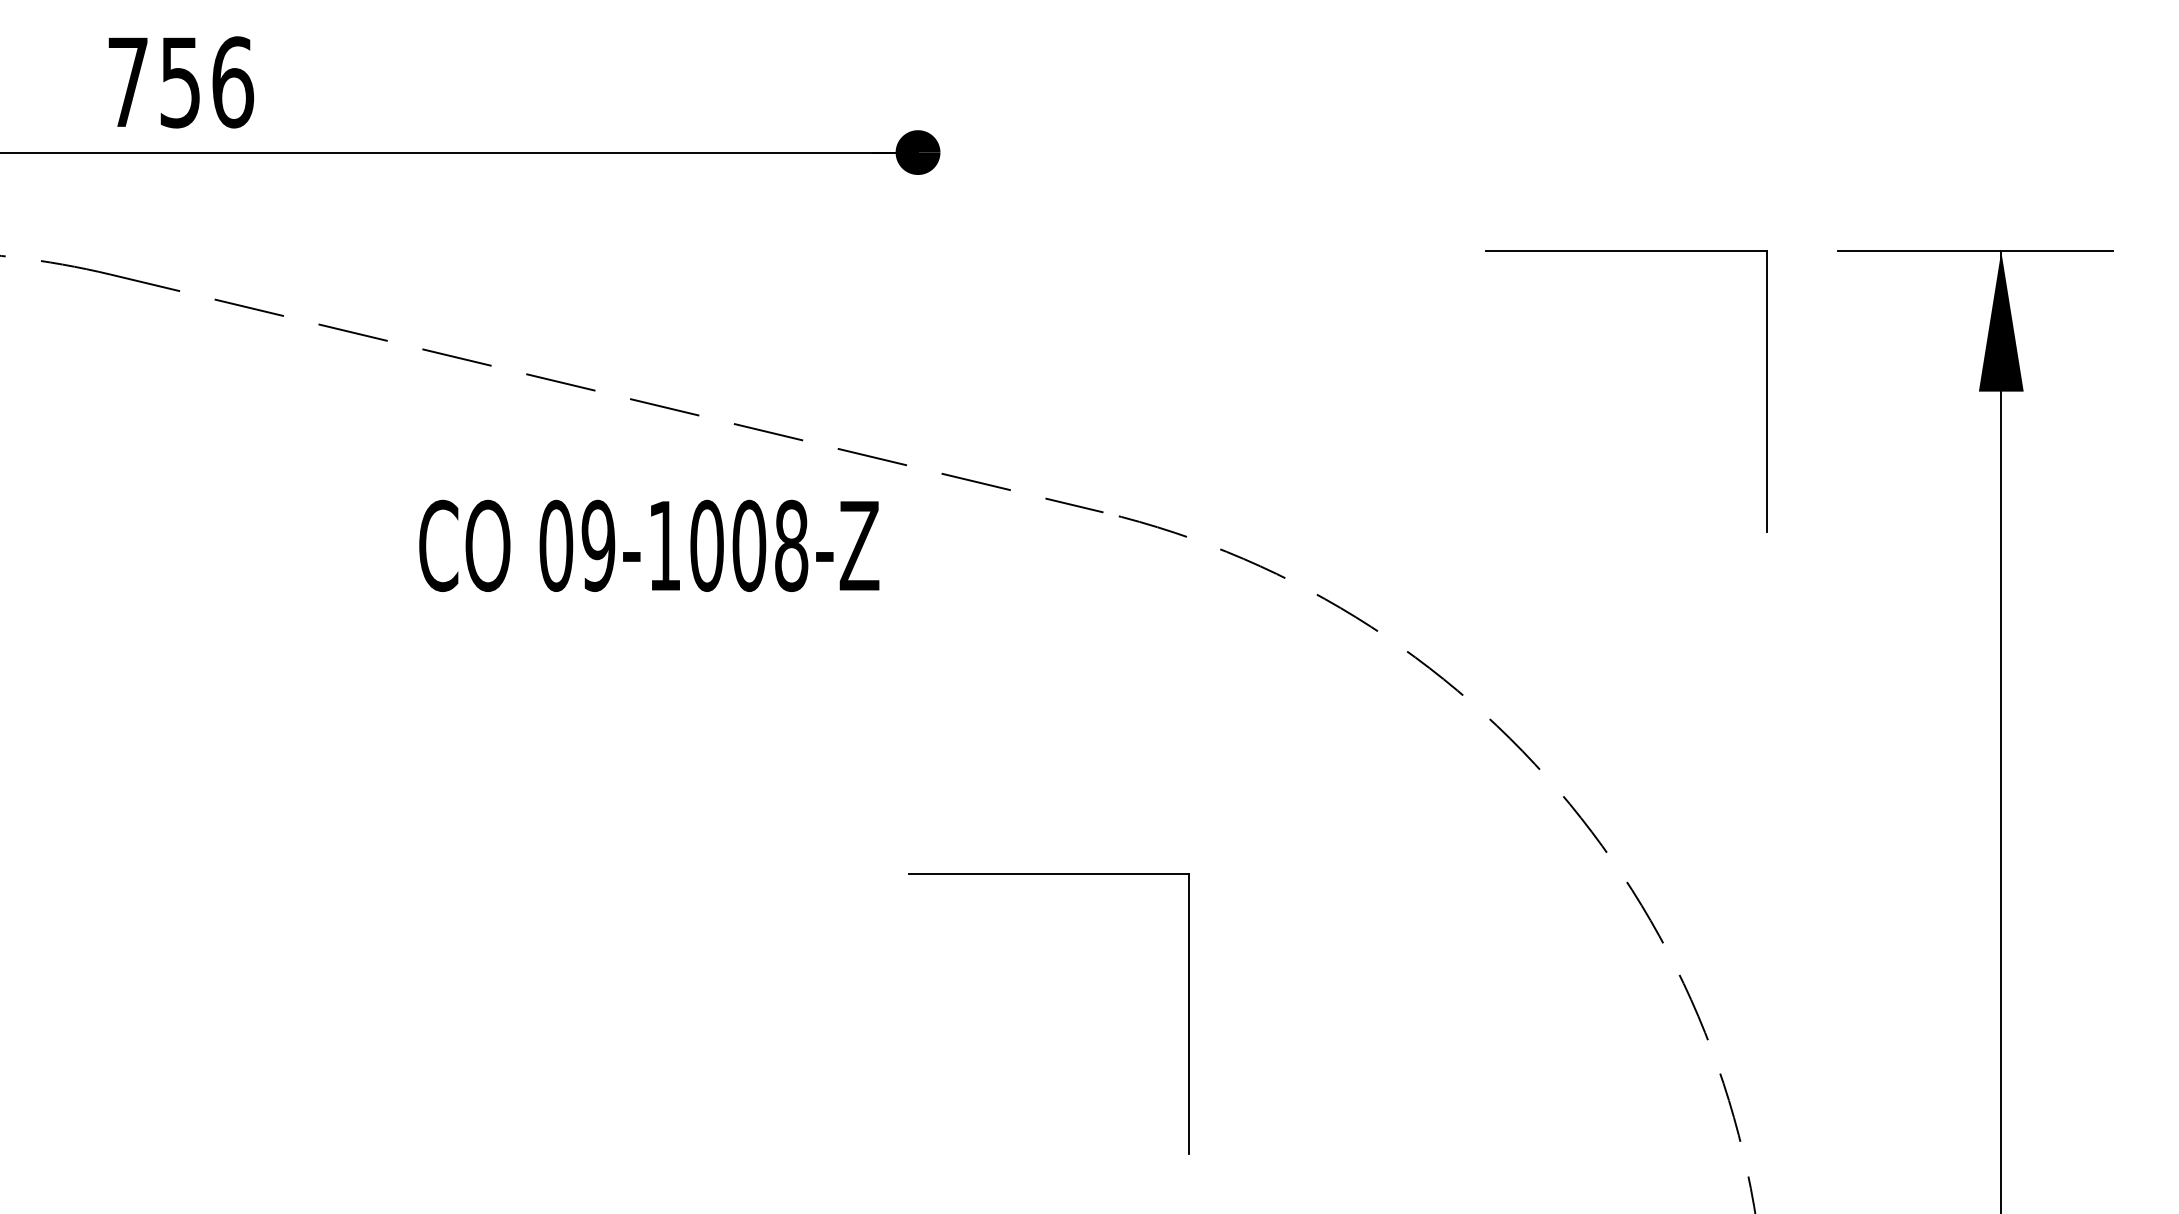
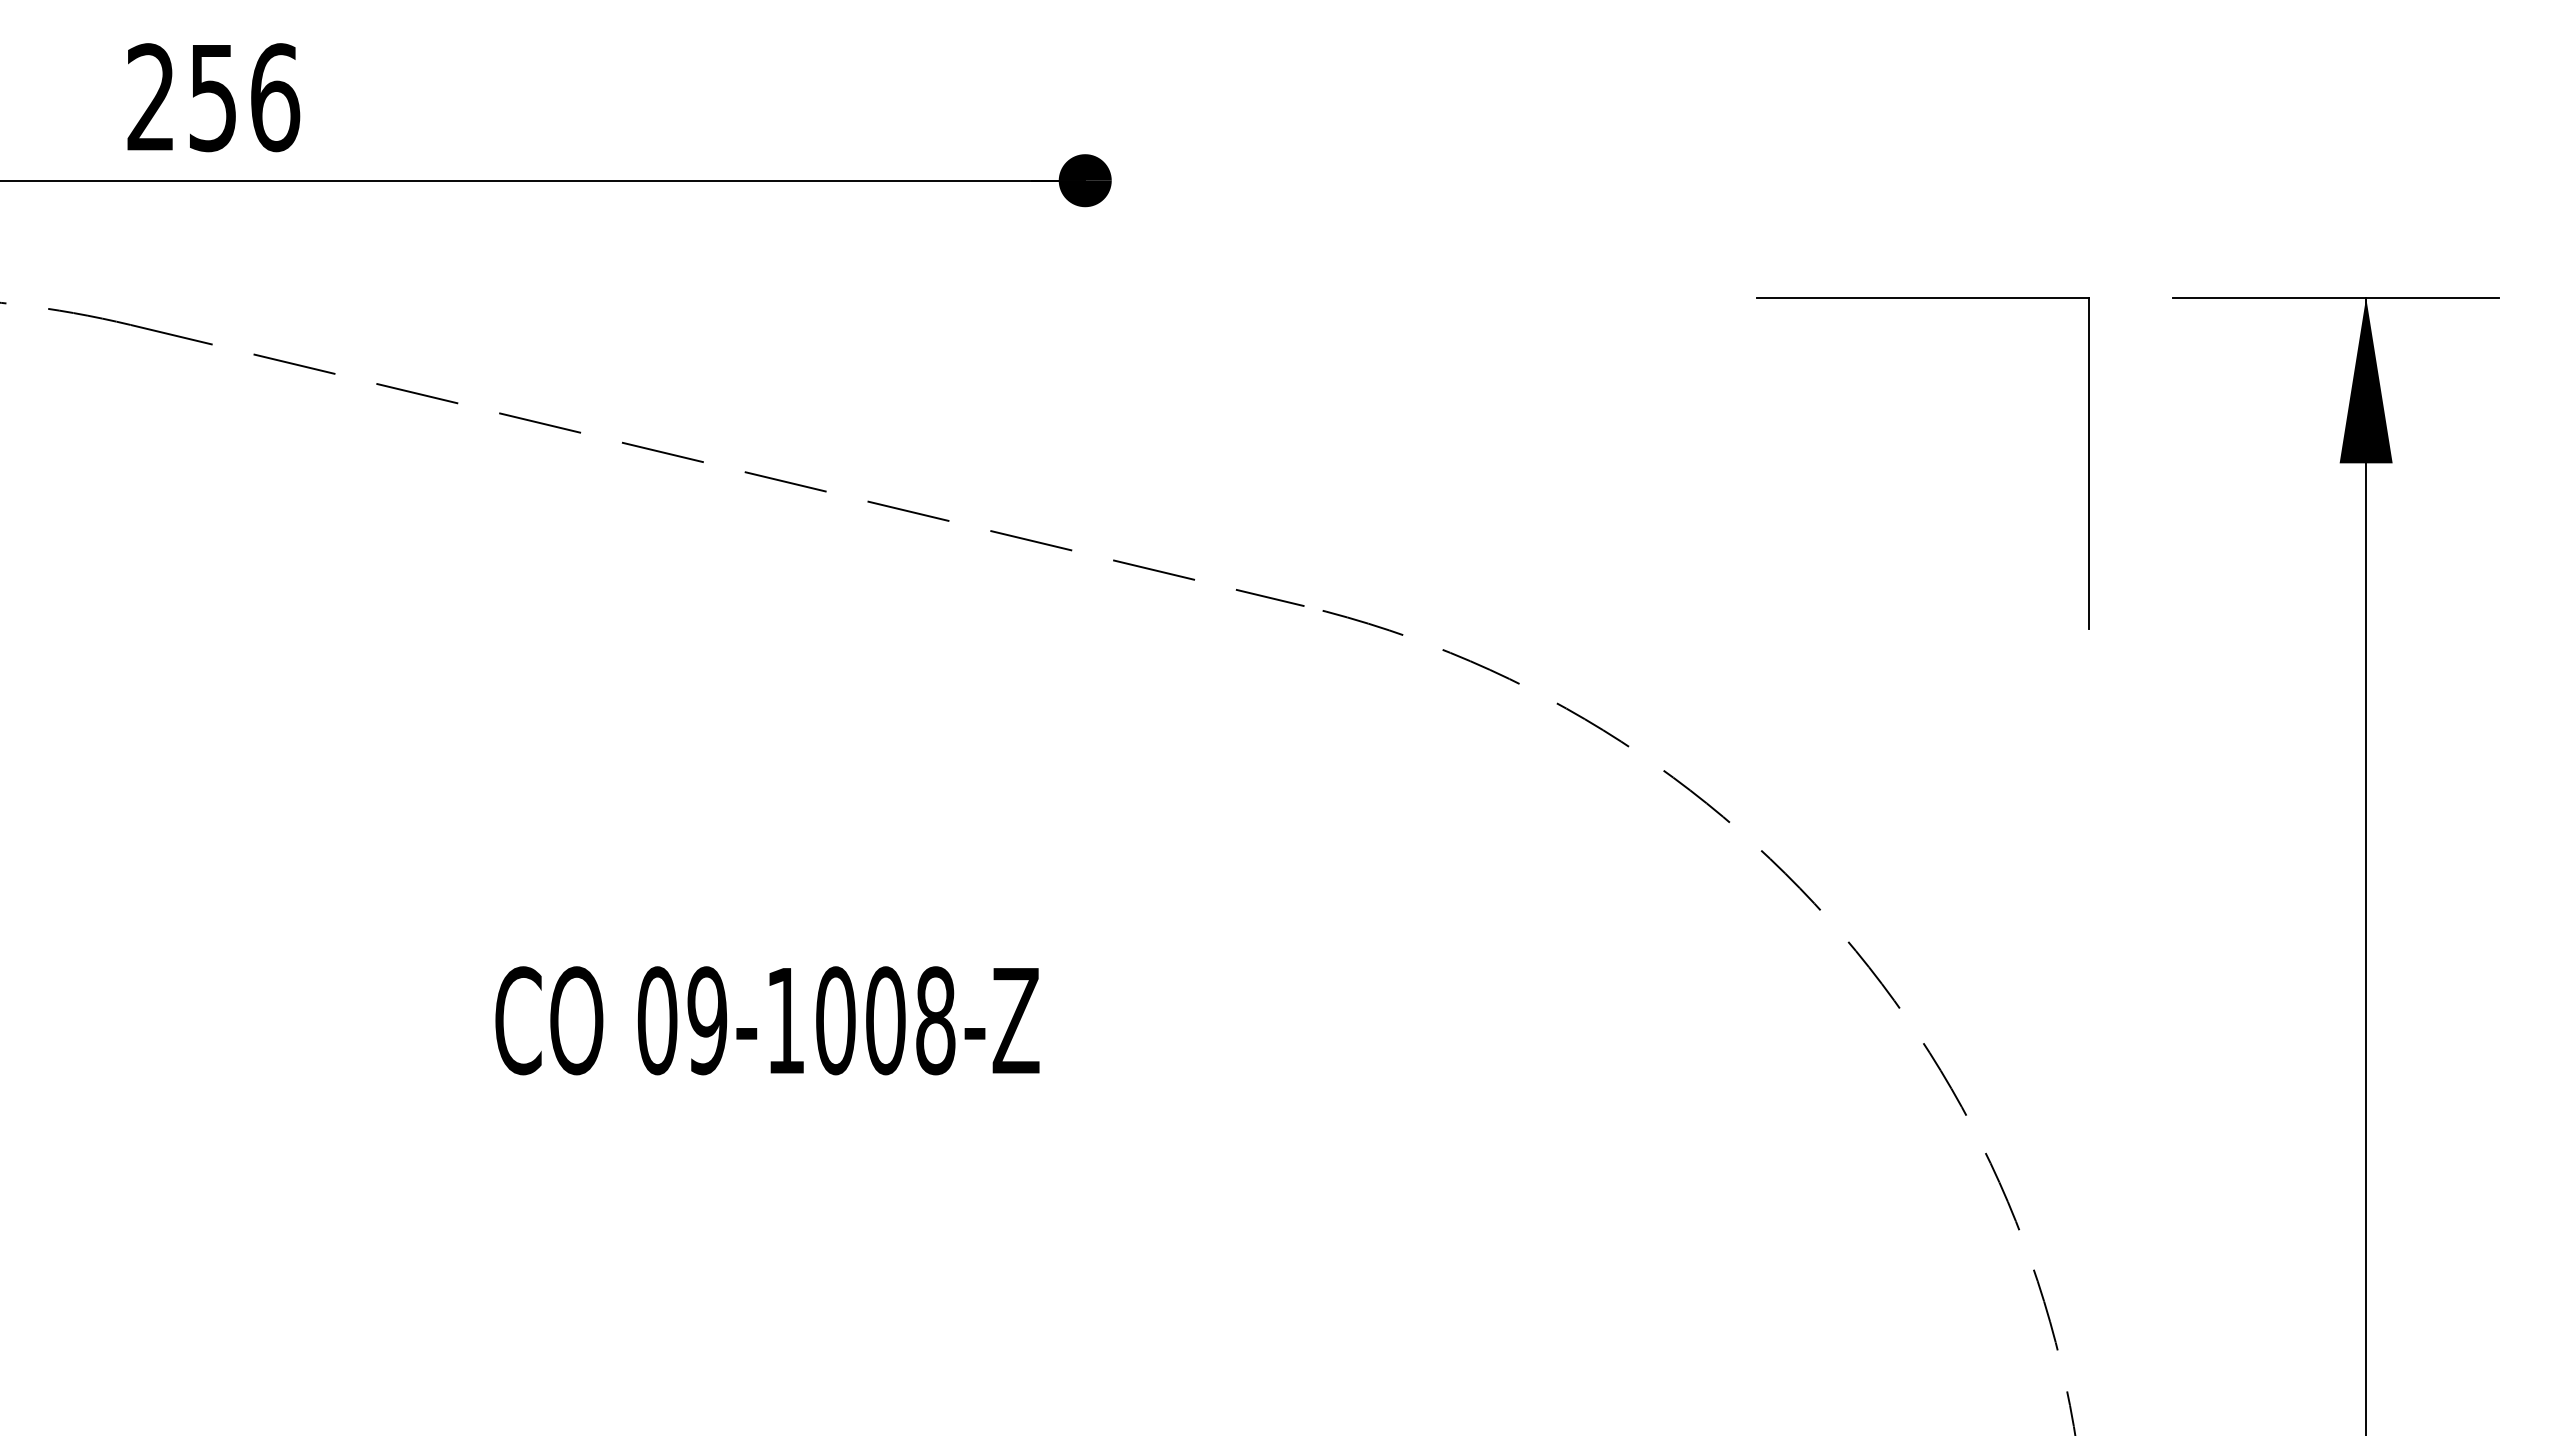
text: (127, 81) -> (150, 96), 756 -> 256
text: (649, 545) -> (767, 1020), moved
part: (1048, 874) -> (1239, 1034), removed

